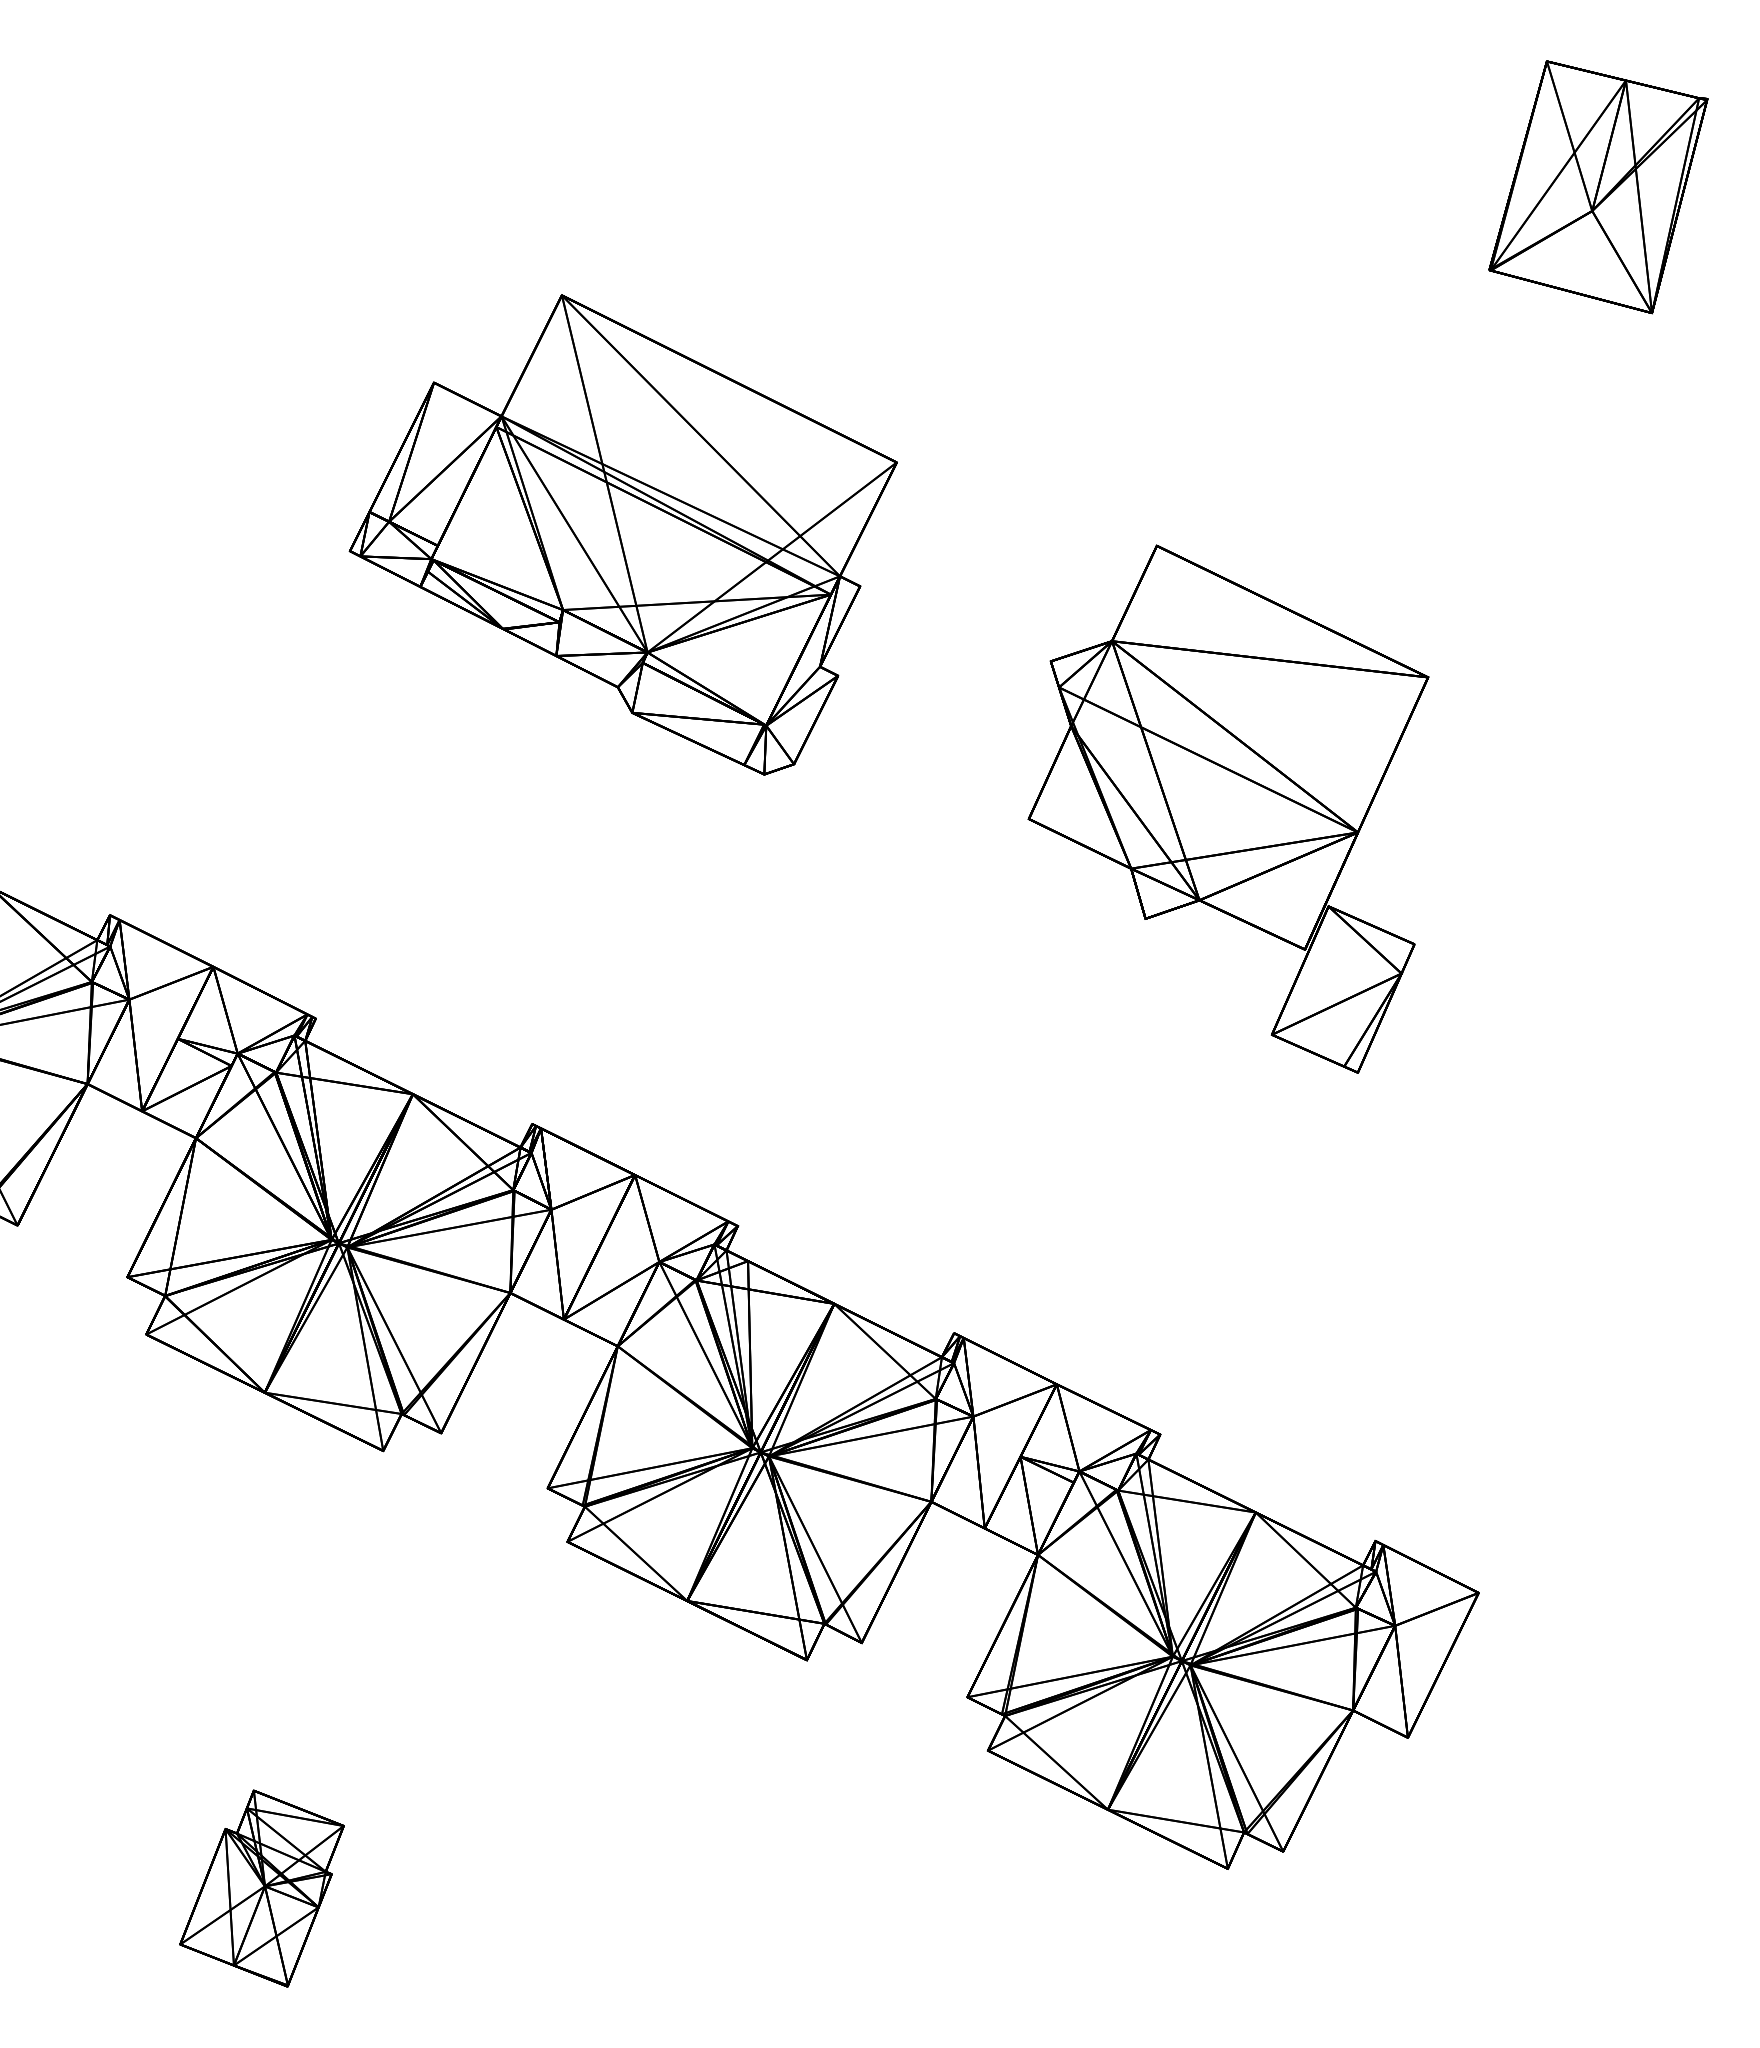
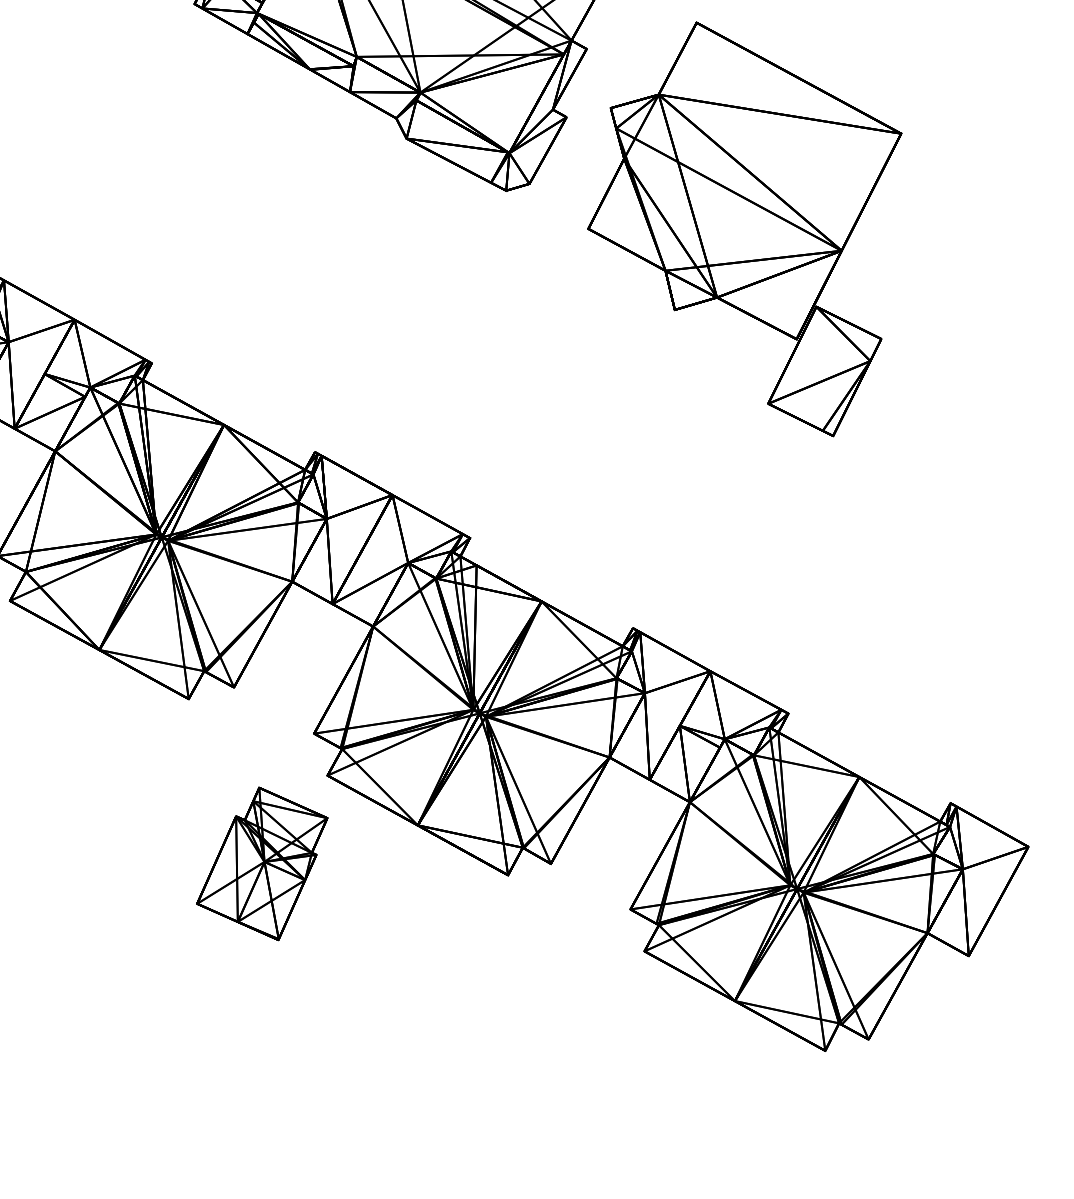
part: (1228, 808) -> (742, 227), moved
part: (261, 1888) -> (261, 863), moved

